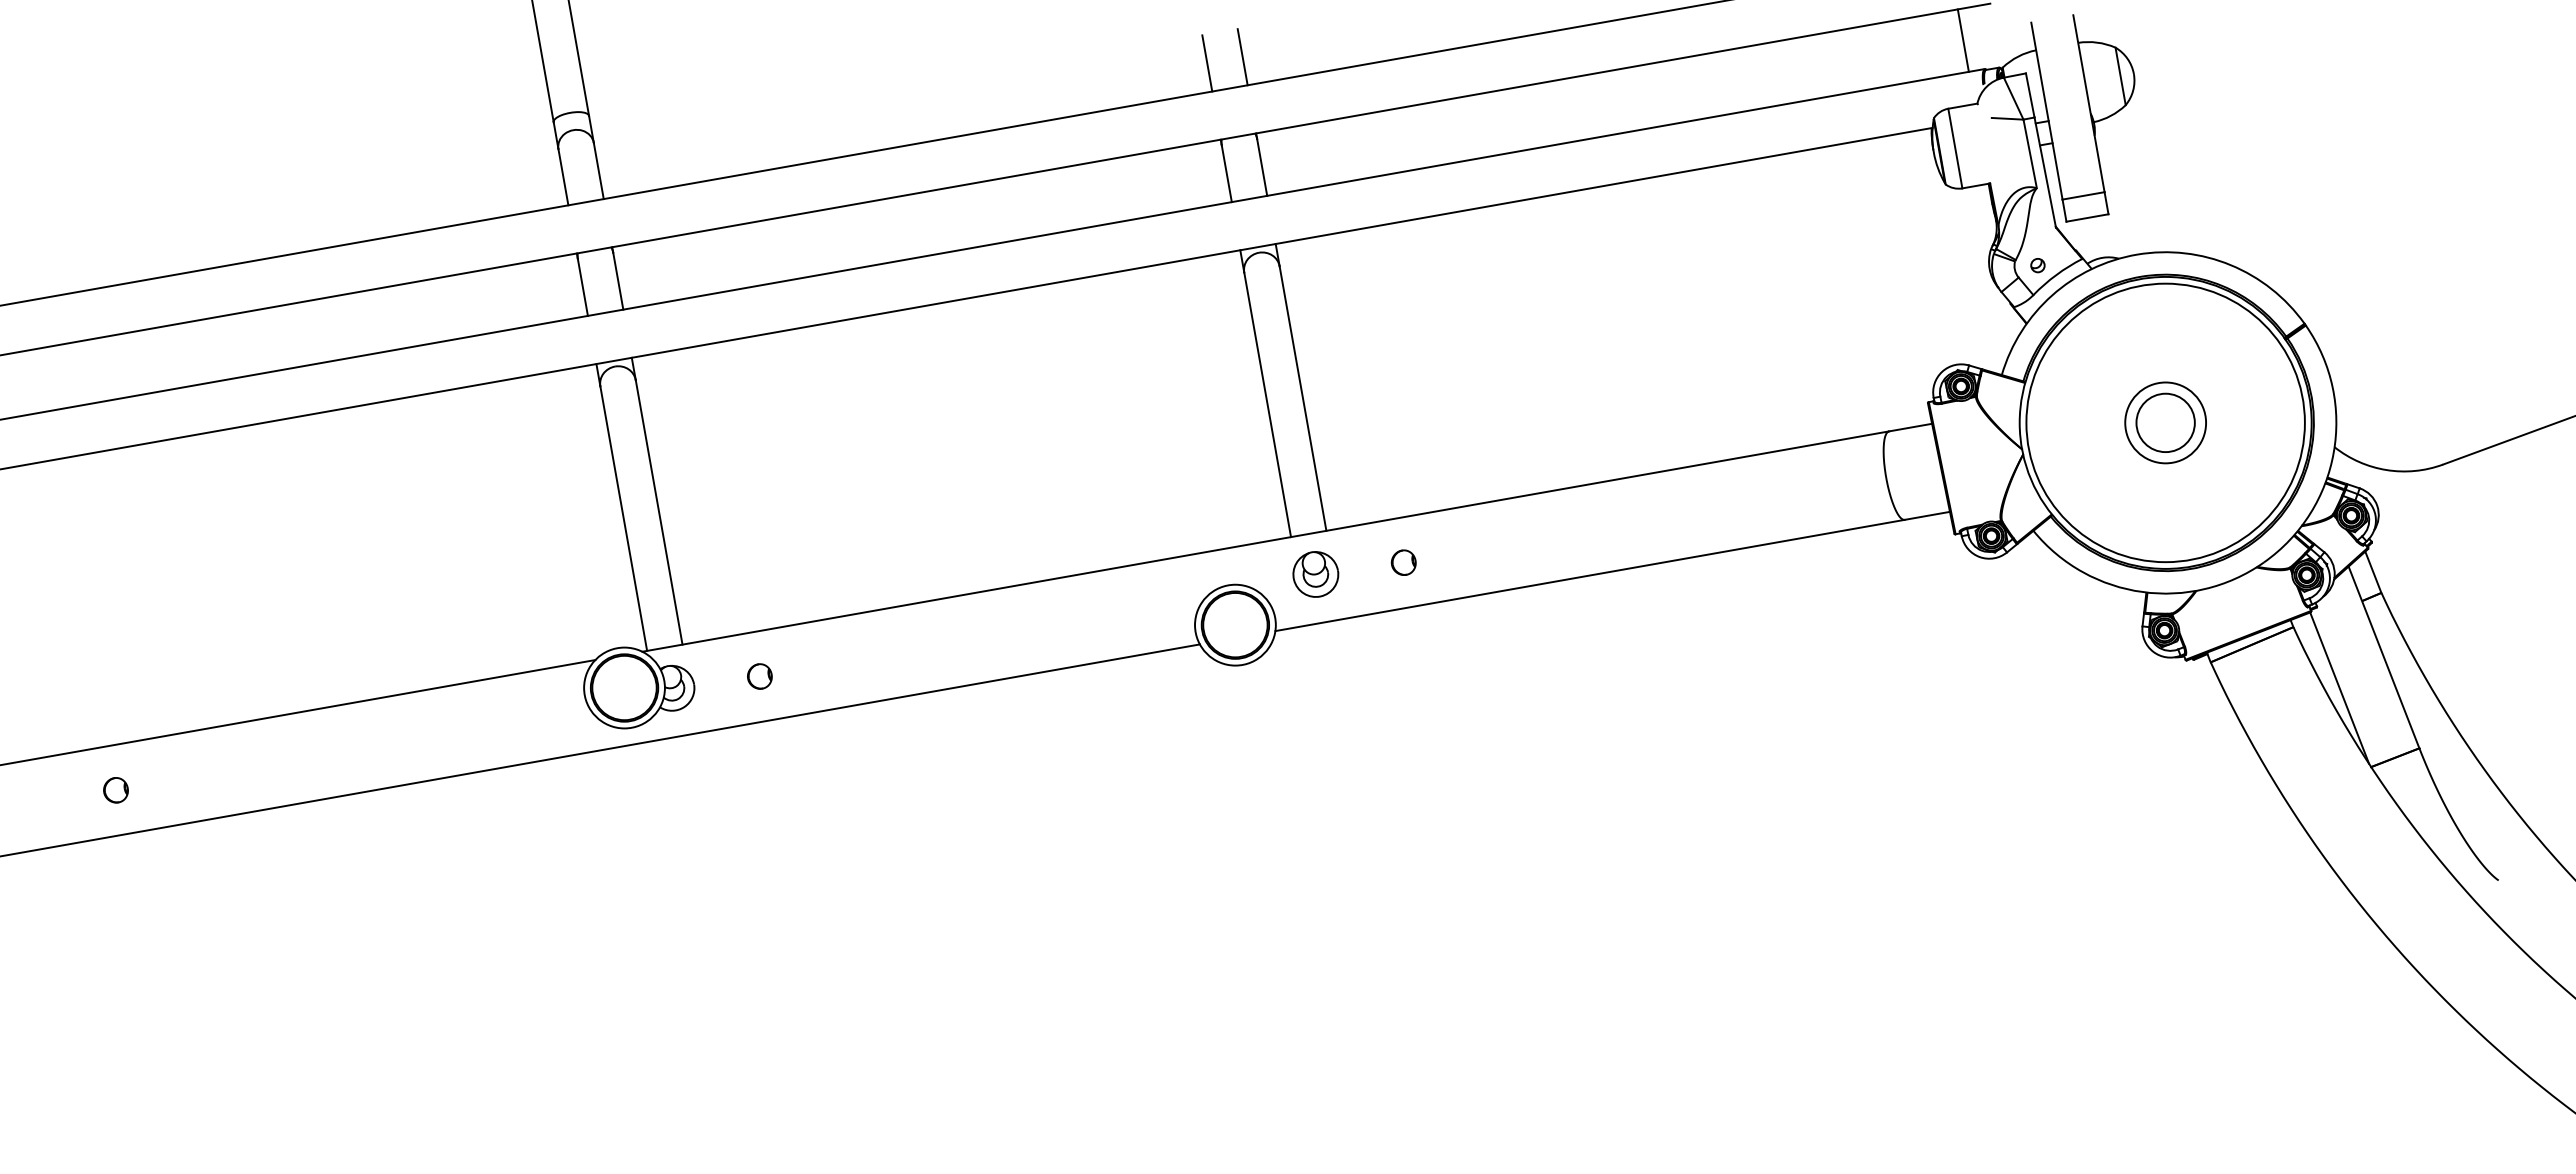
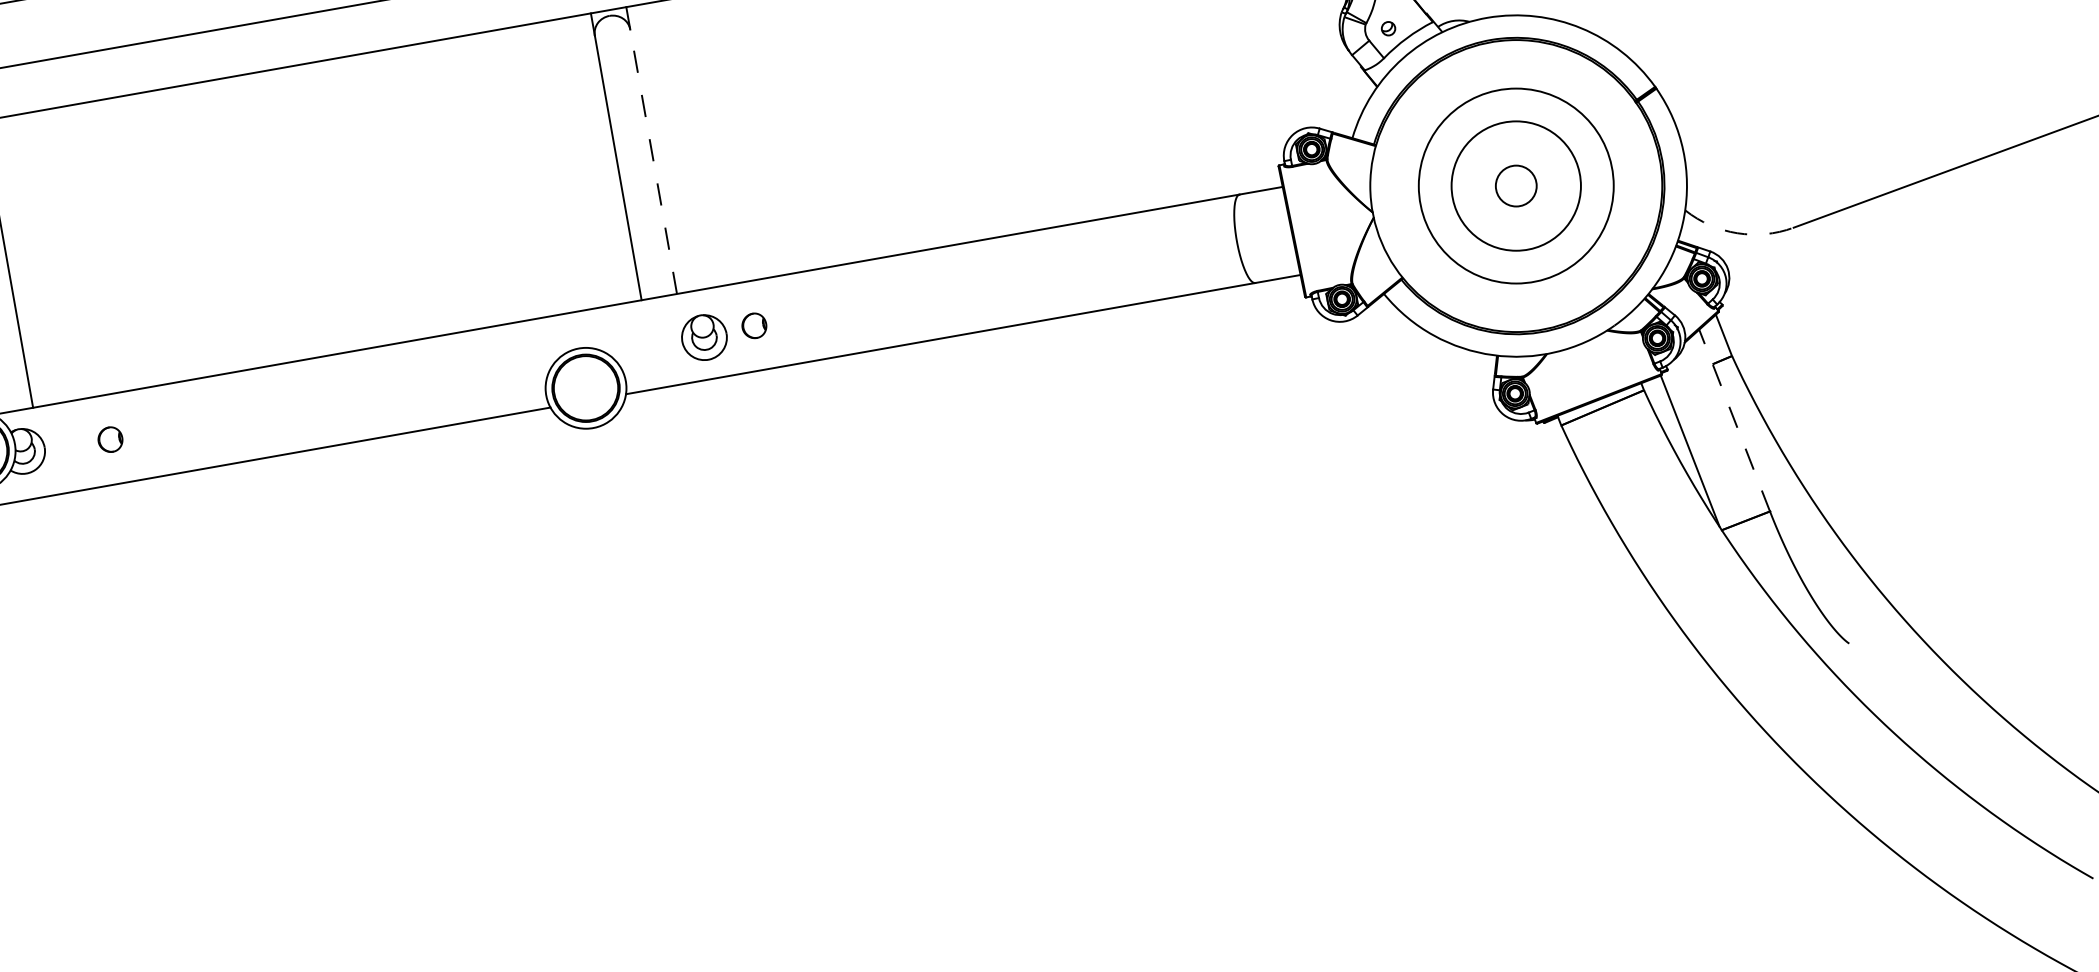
line: (1302, 398) -> (653, 161), solid -> dashed
circle: (2165, 422) -> (1516, 185), size x0.7
circle: (2165, 422) -> (1516, 185), size x0.7
circle: (2165, 422) -> (1516, 185), size x1.6
arc: (2386, 470) -> (1737, 233), solid -> dashed
part: (1315, 574) -> (704, 337), moved
line: (2384, 657) -> (1735, 420), solid -> dashed

